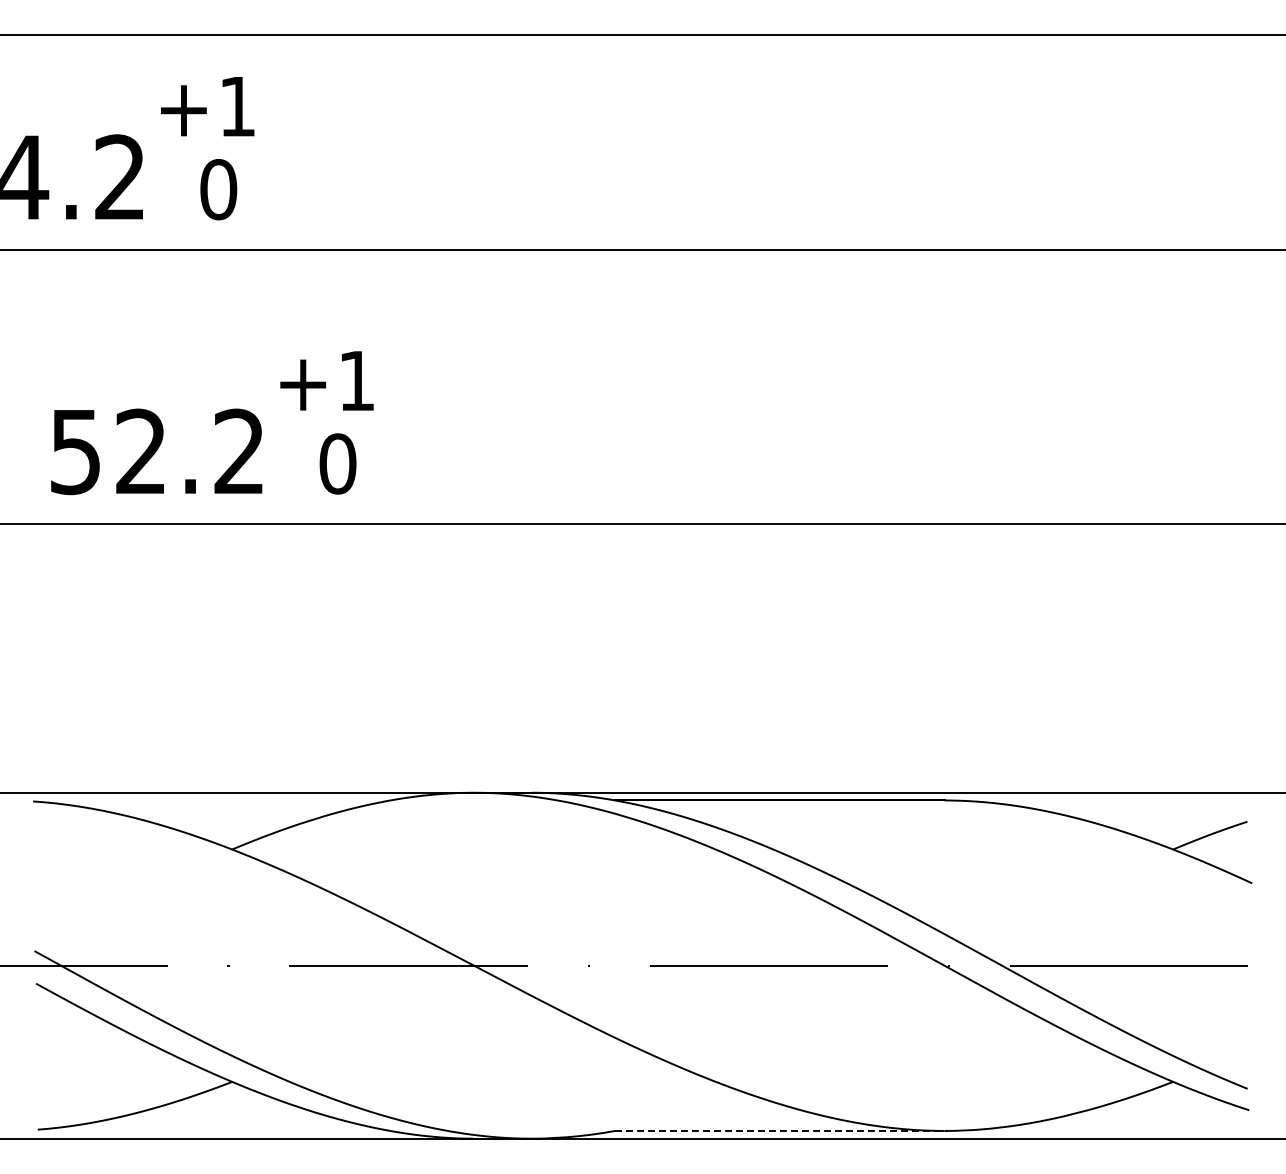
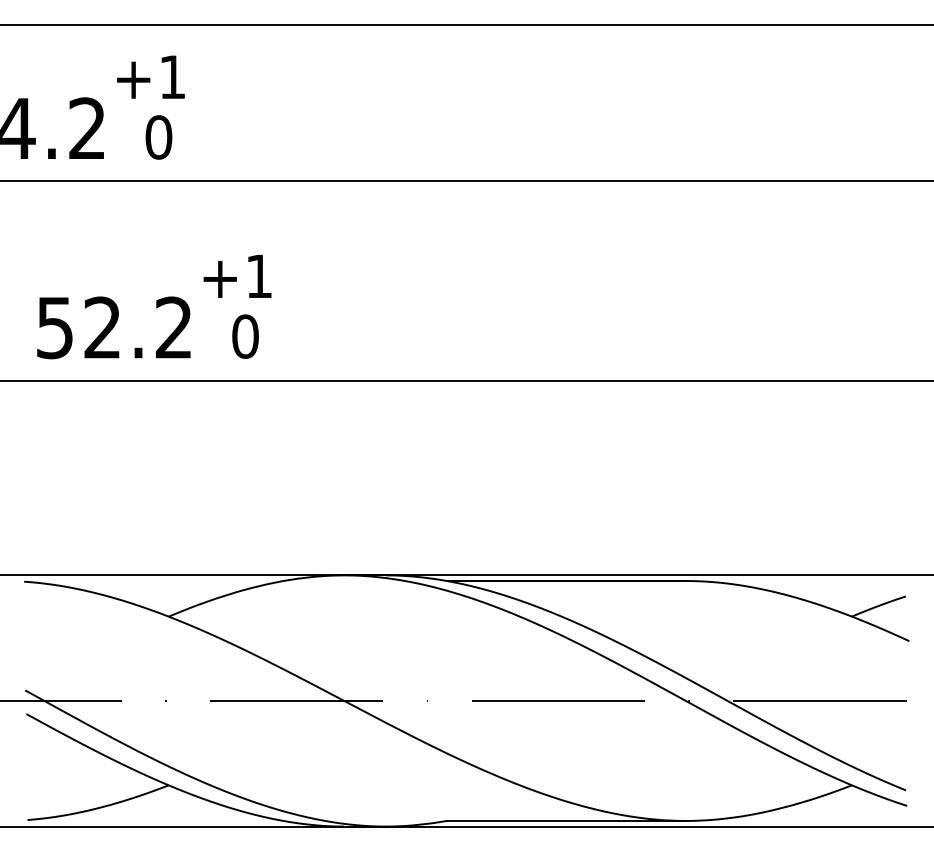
line: (782, 1130) -> (568, 820), dashed -> solid

